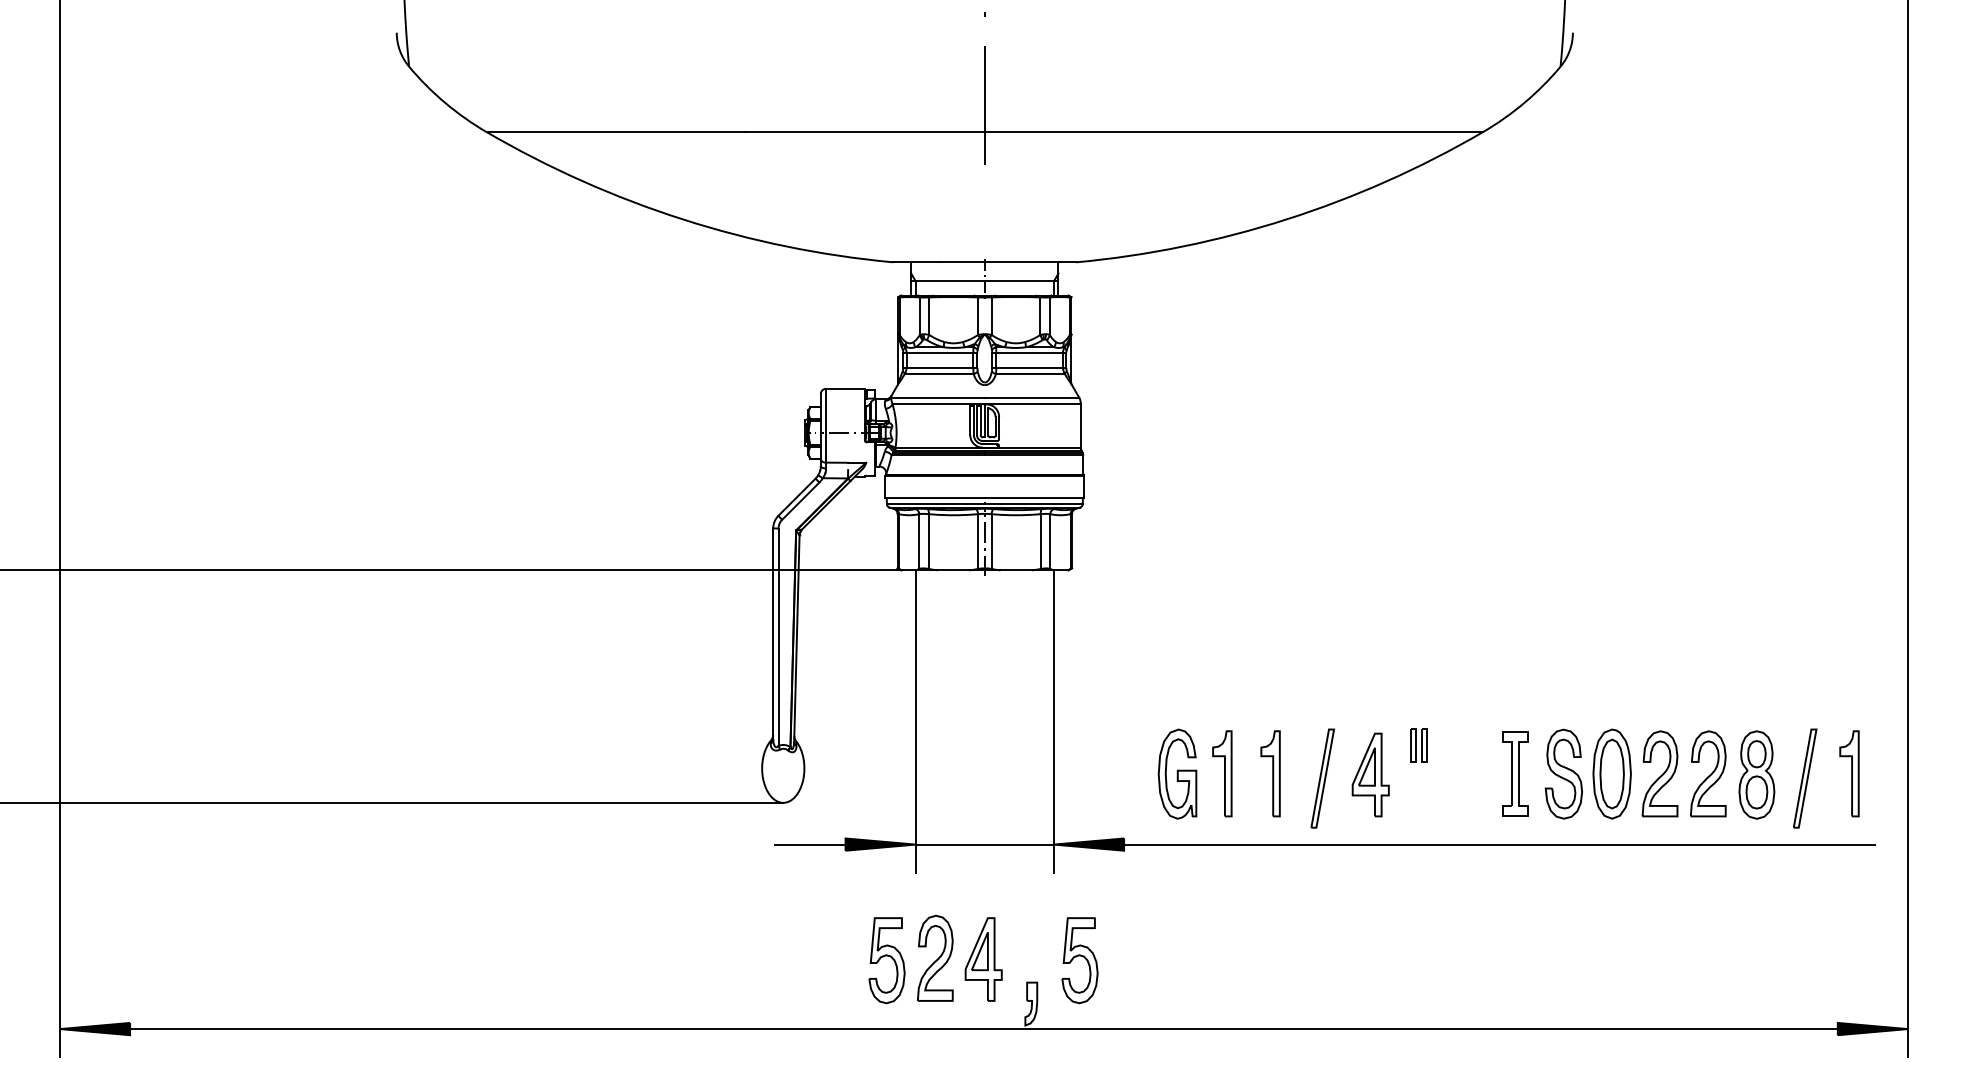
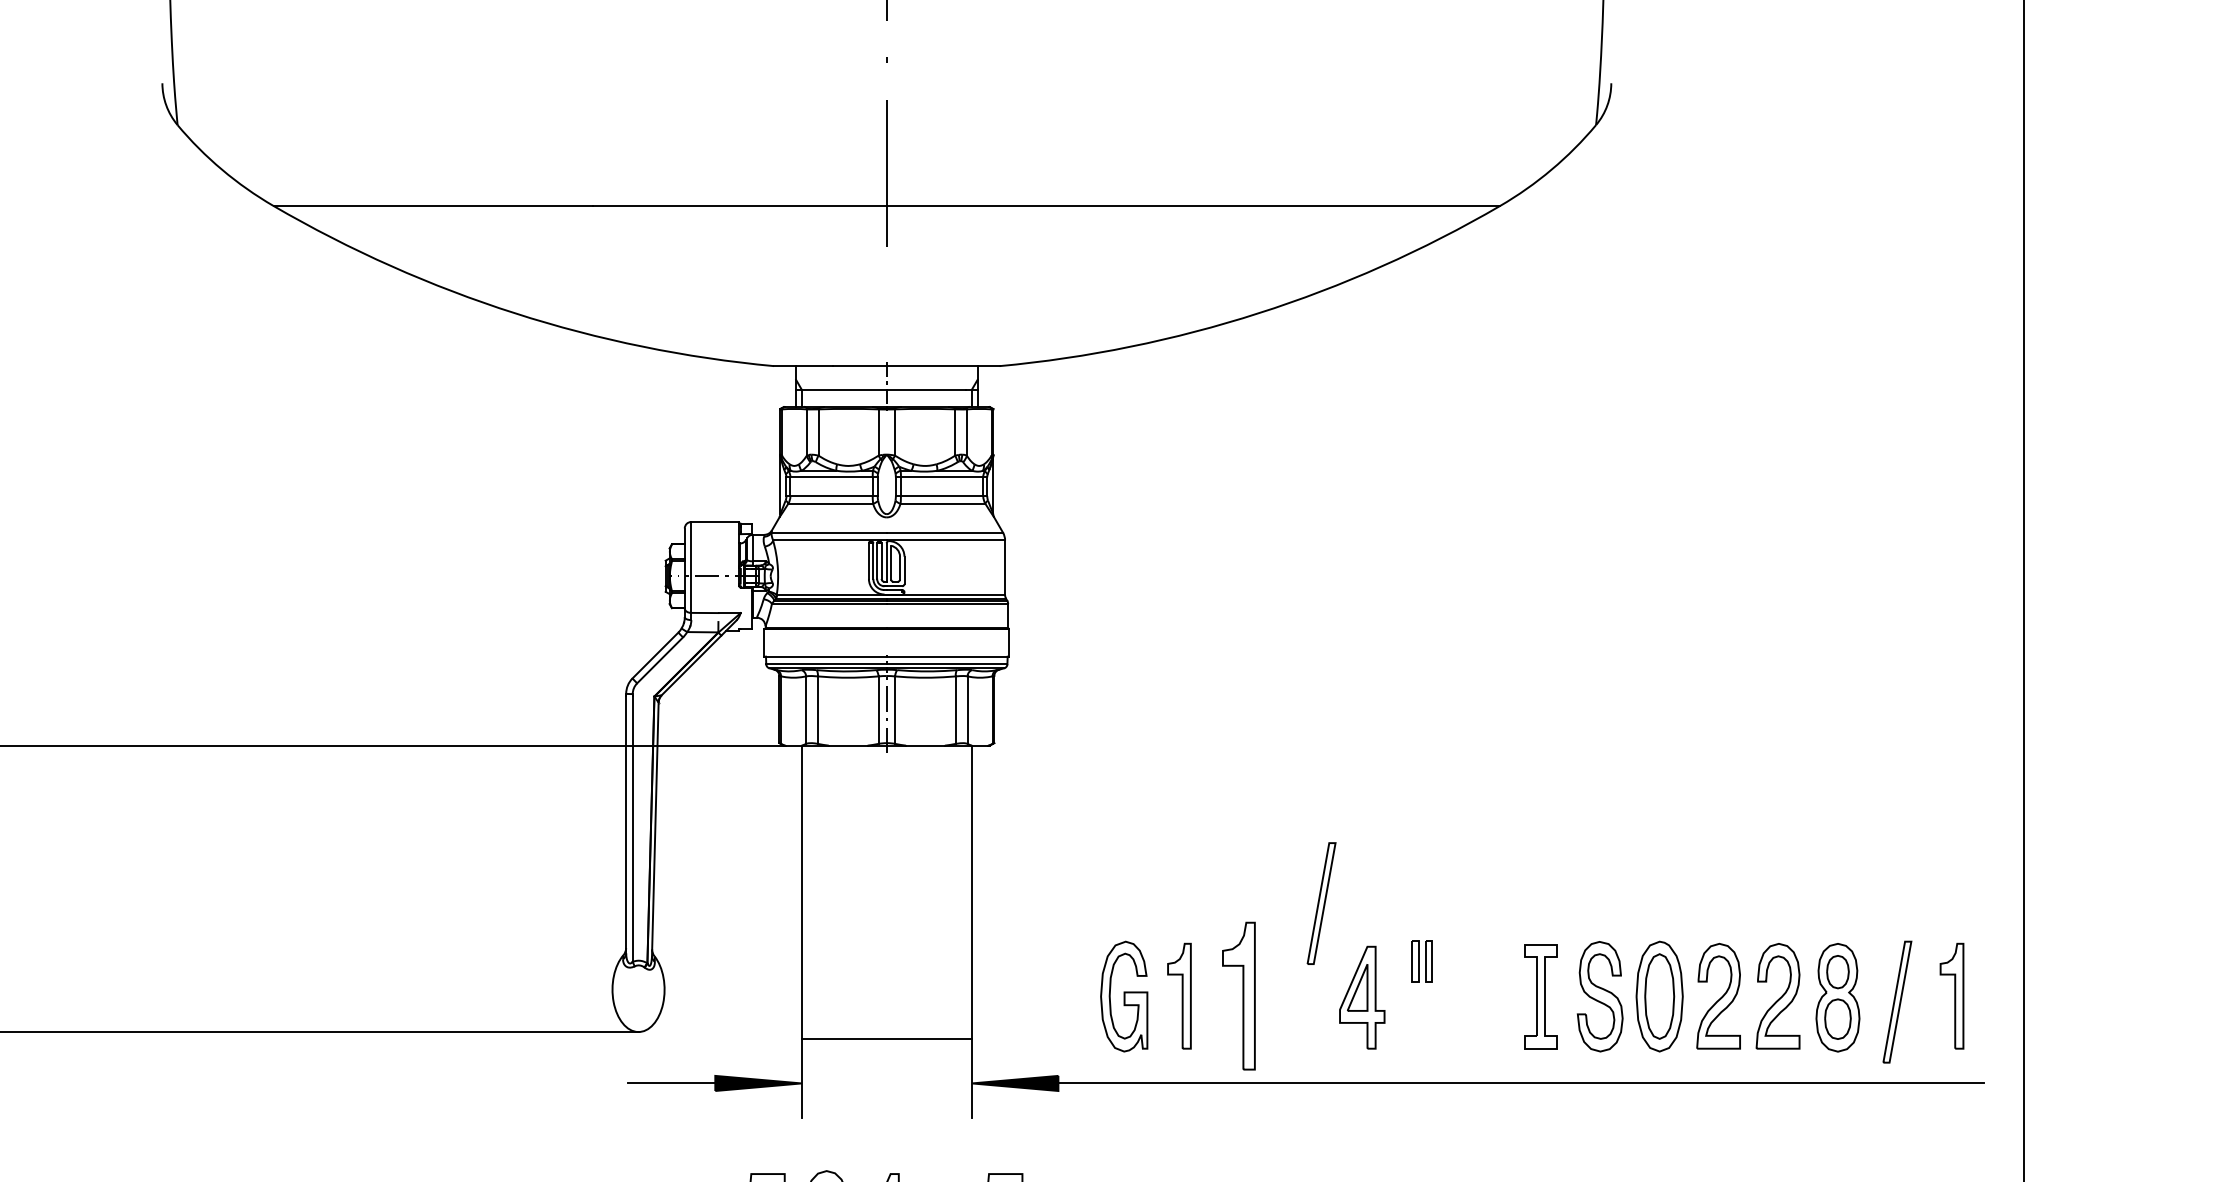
part: (1270, 773) -> (1238, 995), size x1.4
part: (1322, 778) -> (1321, 903), moved
line: (984, 844) -> (886, 1038), moved

